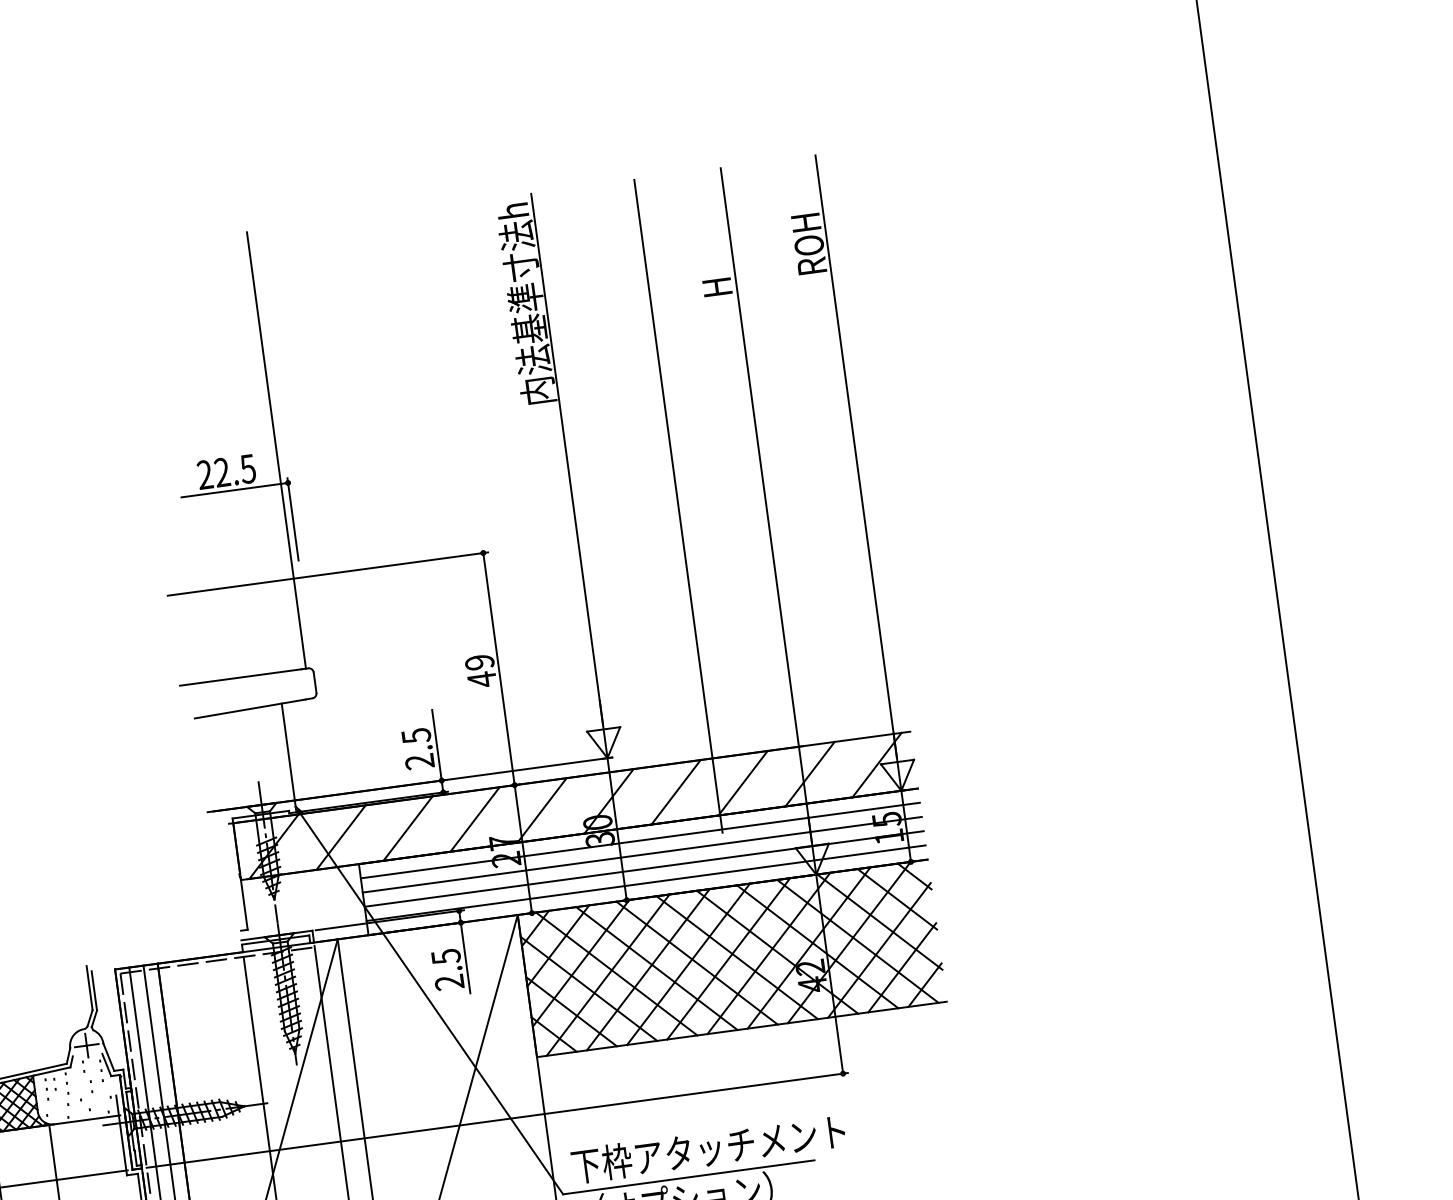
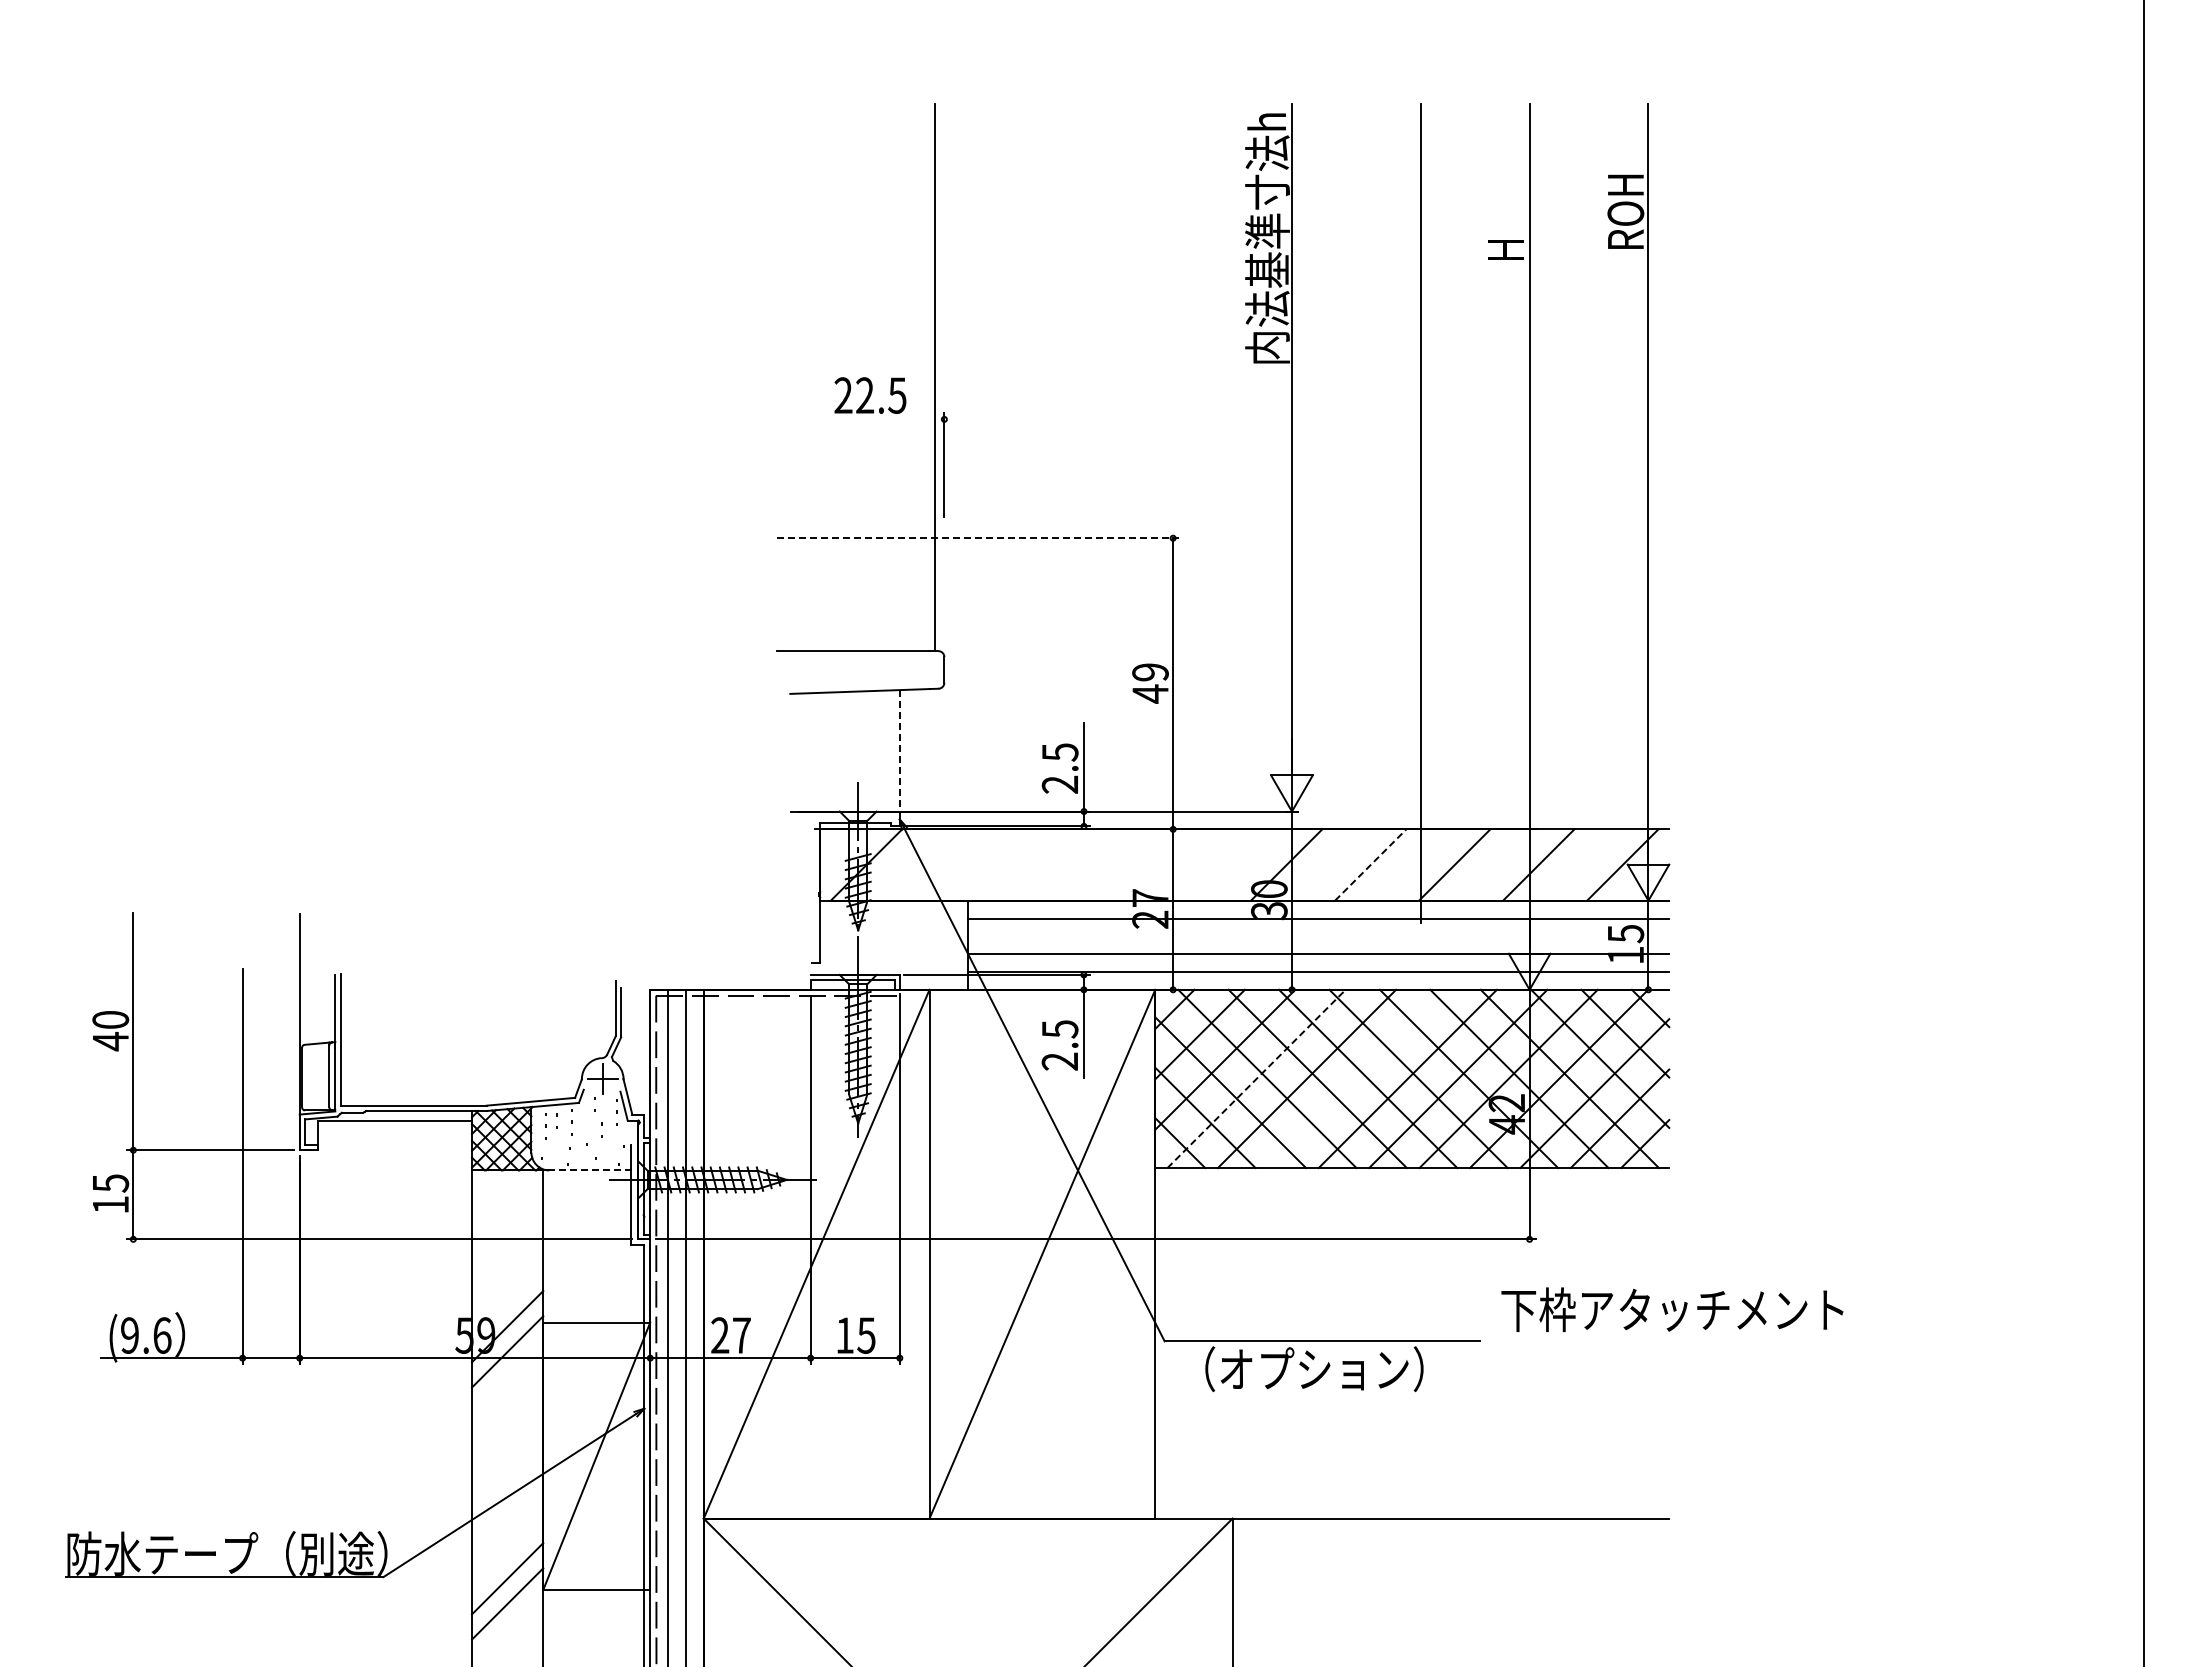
line: (234, 490) -> (877, 419), removed
line: (328, 574) -> (978, 538), solid -> dashed
line: (288, 751) -> (899, 750), solid -> dashed
line: (676, 791) -> (1371, 864), solid -> dashed
line: (541, 810) -> (1202, 864), removed
line: (474, 819) -> (1118, 864), removed
line: (407, 828) -> (1034, 864), removed
line: (340, 837) -> (950, 864), removed
line: (642, 854) -> (1318, 936), removed
line: (688, 963) -> (1357, 1078), removed
line: (608, 974) -> (1256, 1078), solid -> dashed
line: (86, 1119) -> (590, 1170), solid -> dashed
text: (708, 1148) -> (1672, 1309), moved

